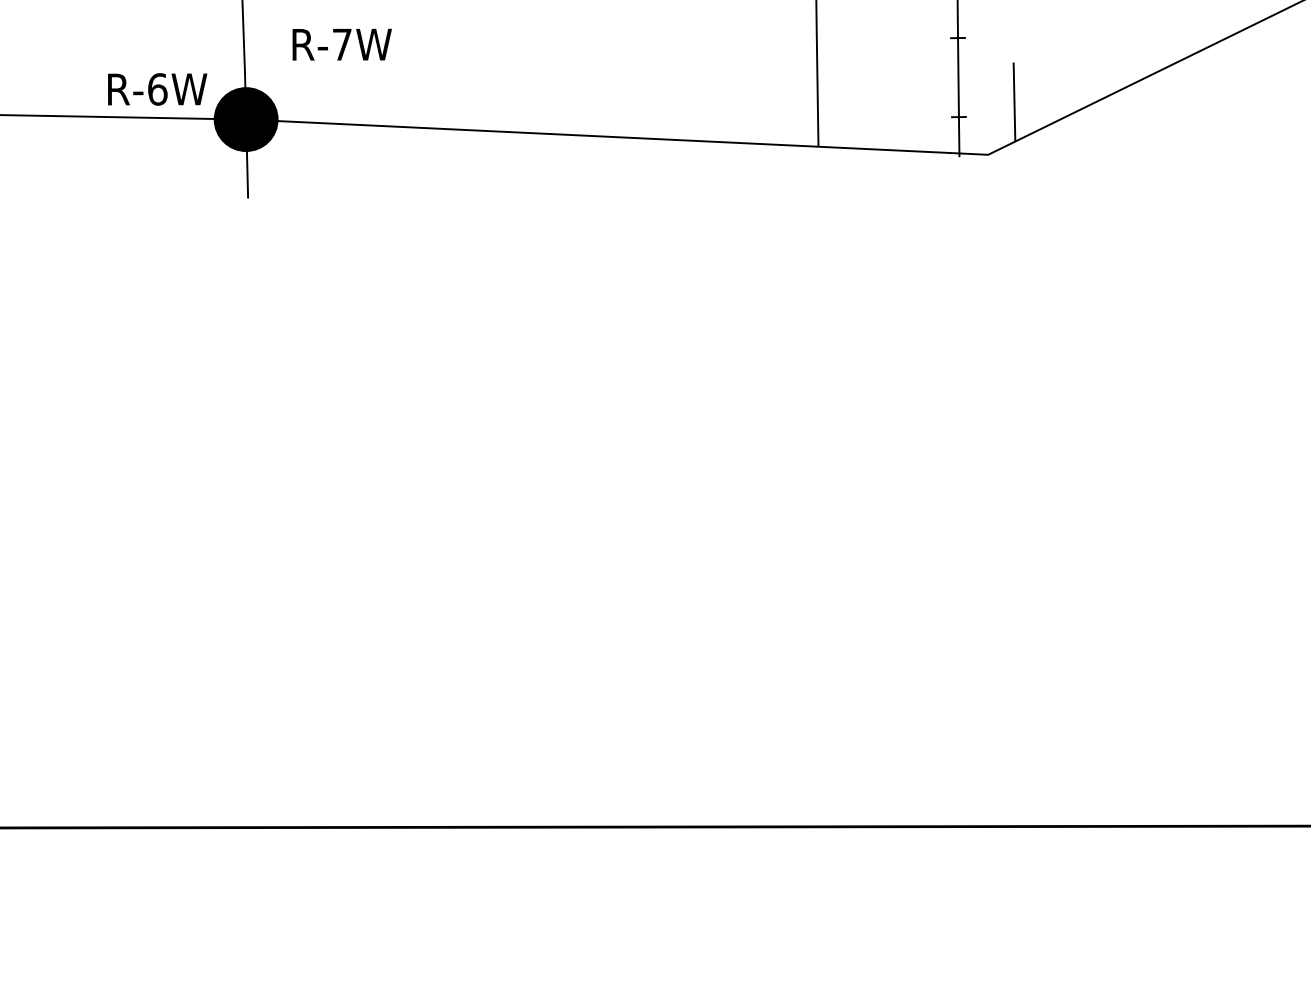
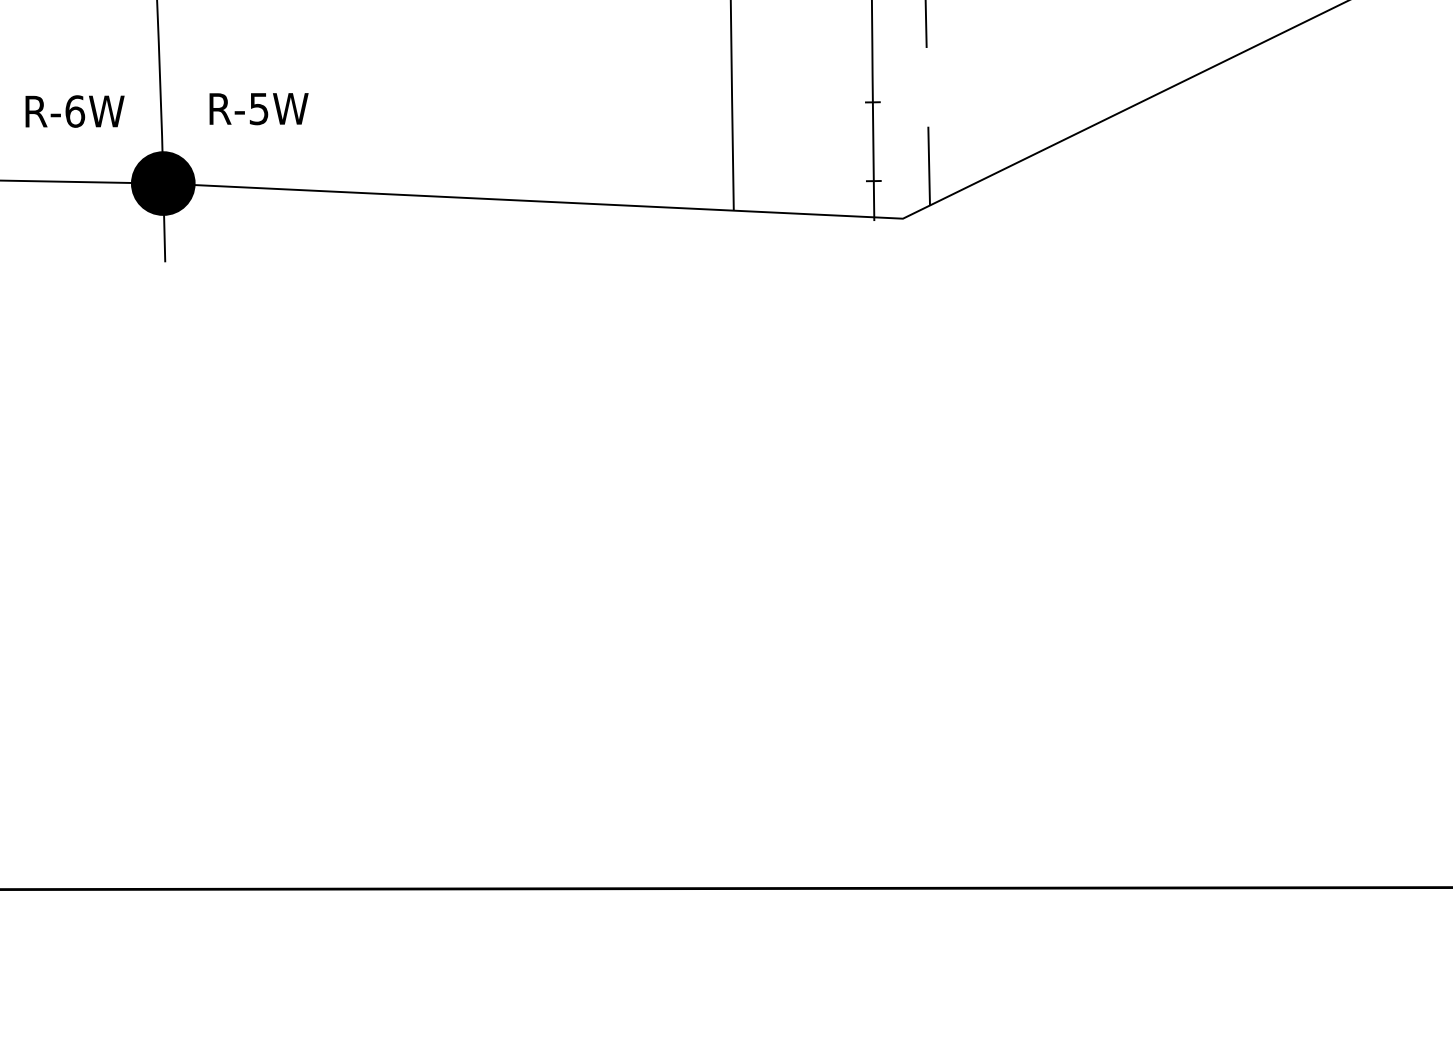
text: (341, 45) -> (258, 109), R-7W -> R-5W
text: (157, 89) -> (74, 111), moved

